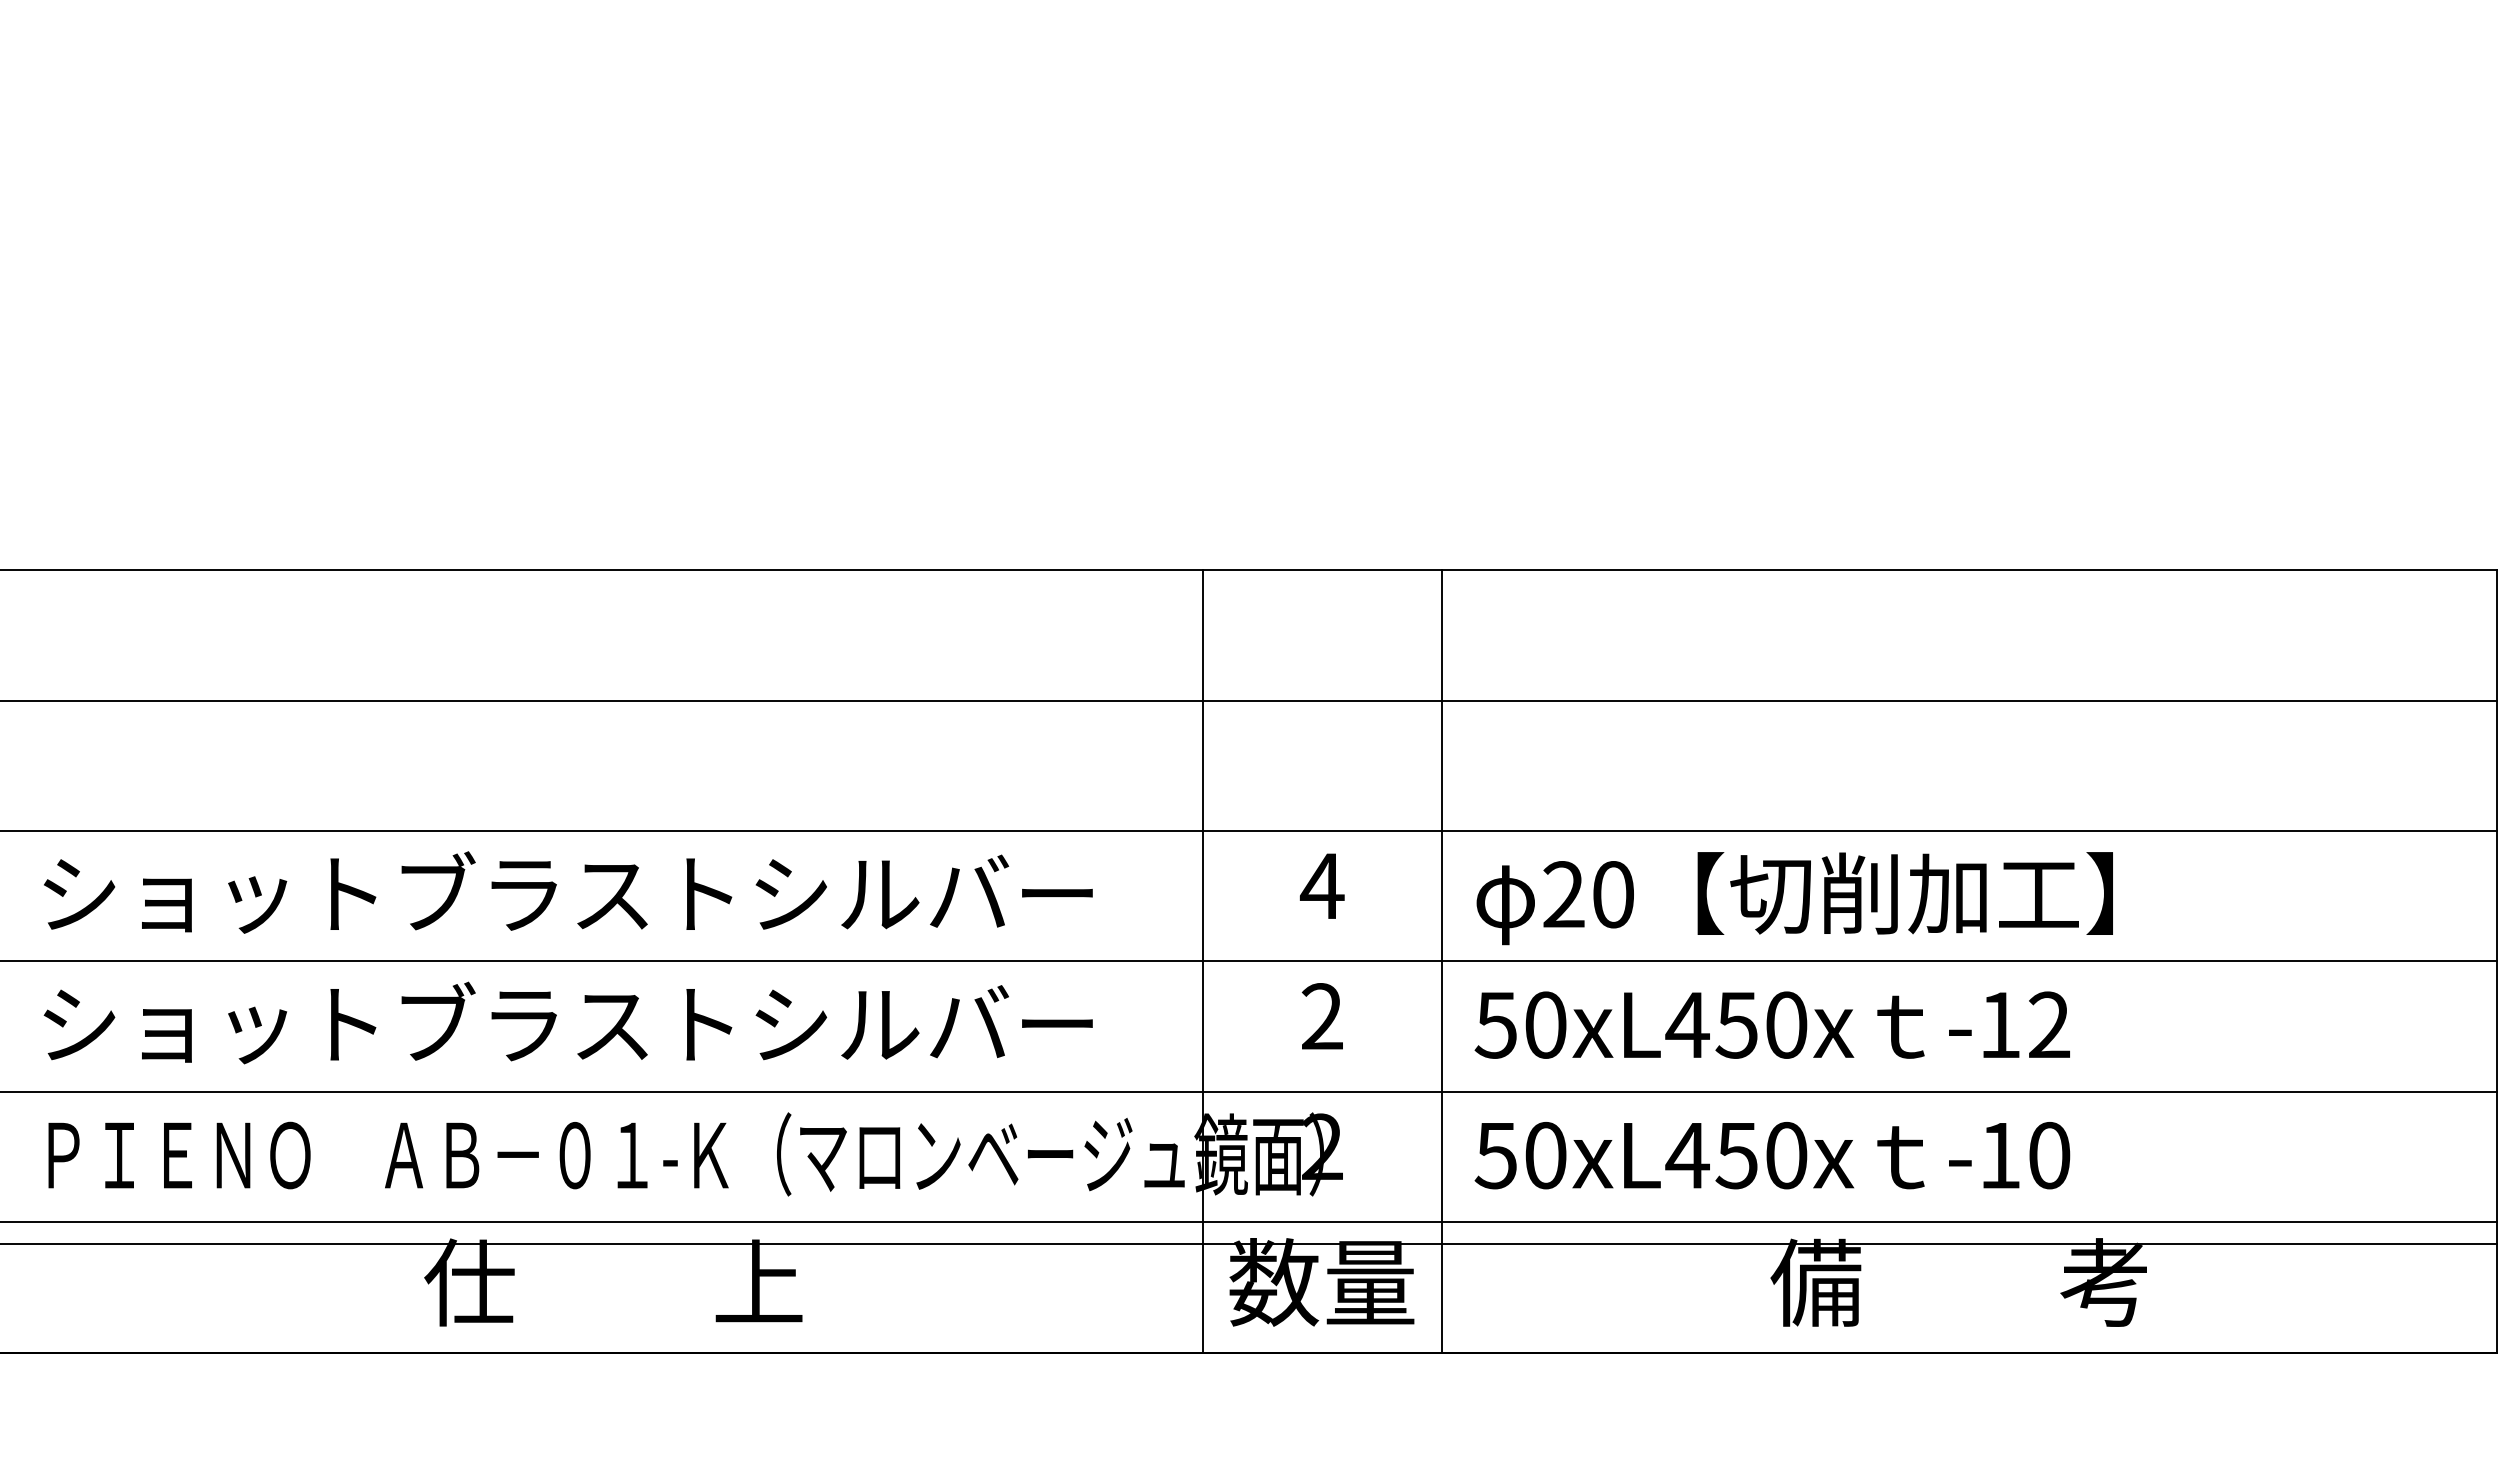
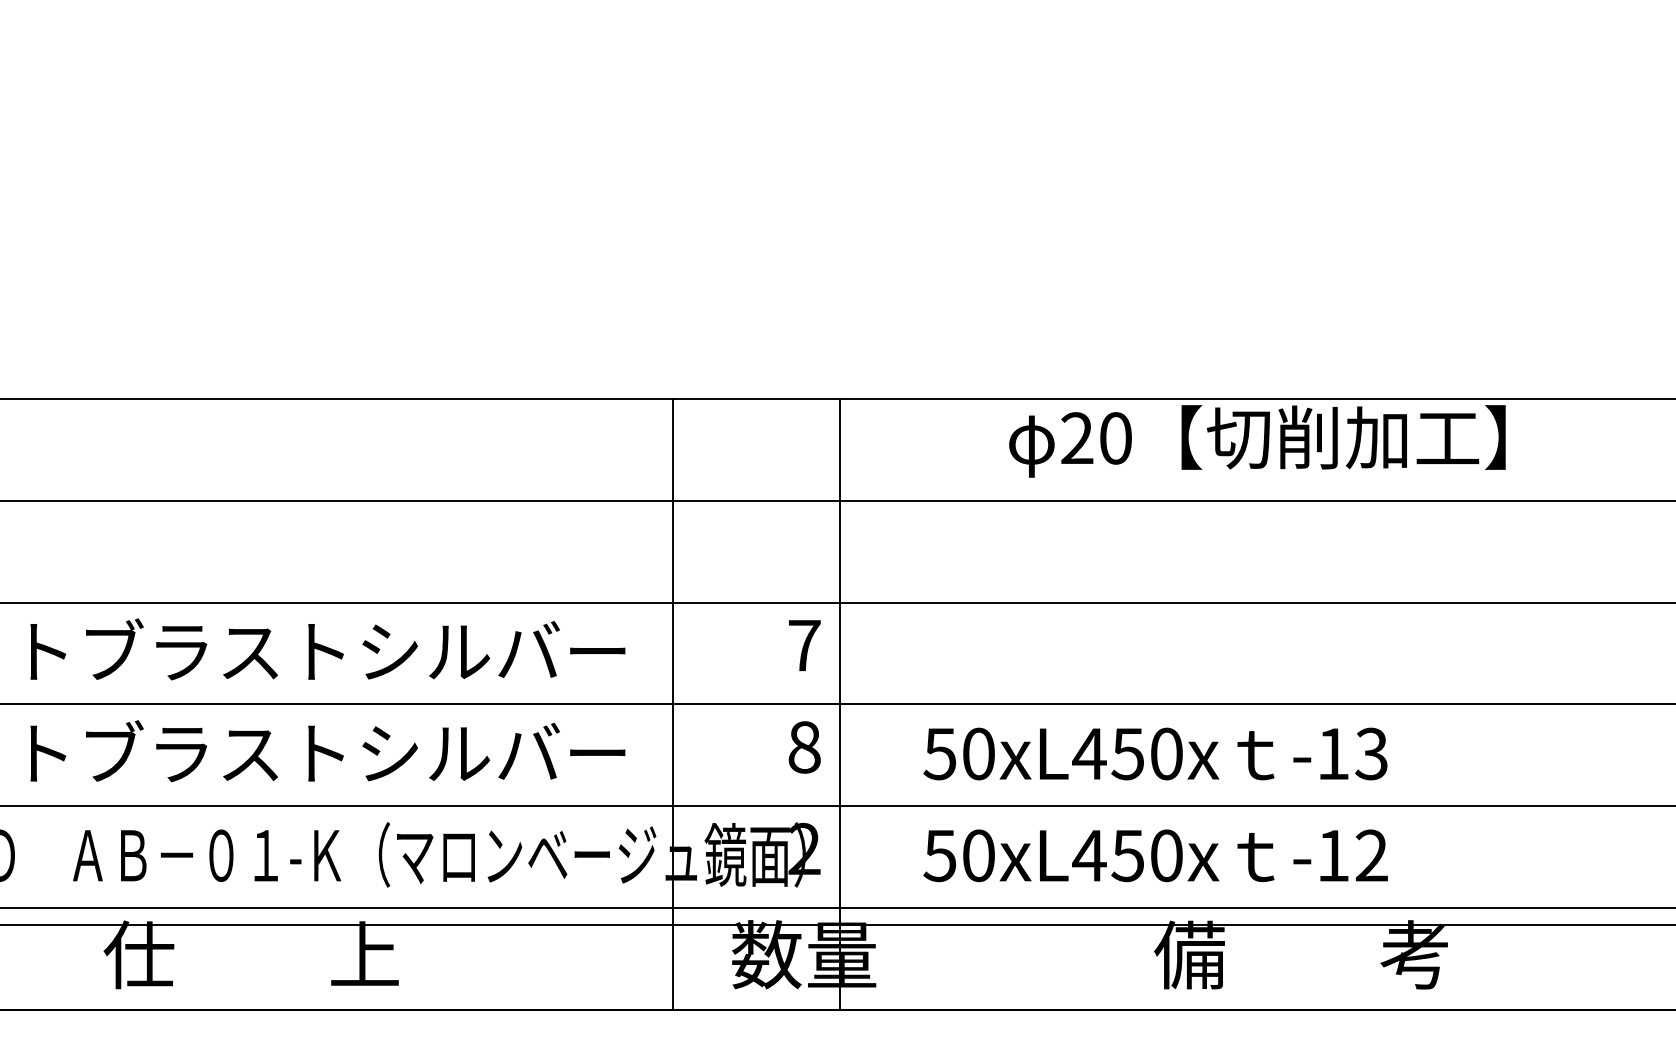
text: (1321, 885) -> (803, 645), 4 -> 7
text: (1794, 898) -> (1257, 441), moved
line: (1202, 961) -> (672, 704), moved
line: (1442, 961) -> (839, 704), moved
text: (1322, 1016) -> (804, 747), 2 -> 8
text: (2048, 1024) -> (1371, 753), -12 -> -13
text: (2049, 1155) -> (1371, 855), -10 -> -12

